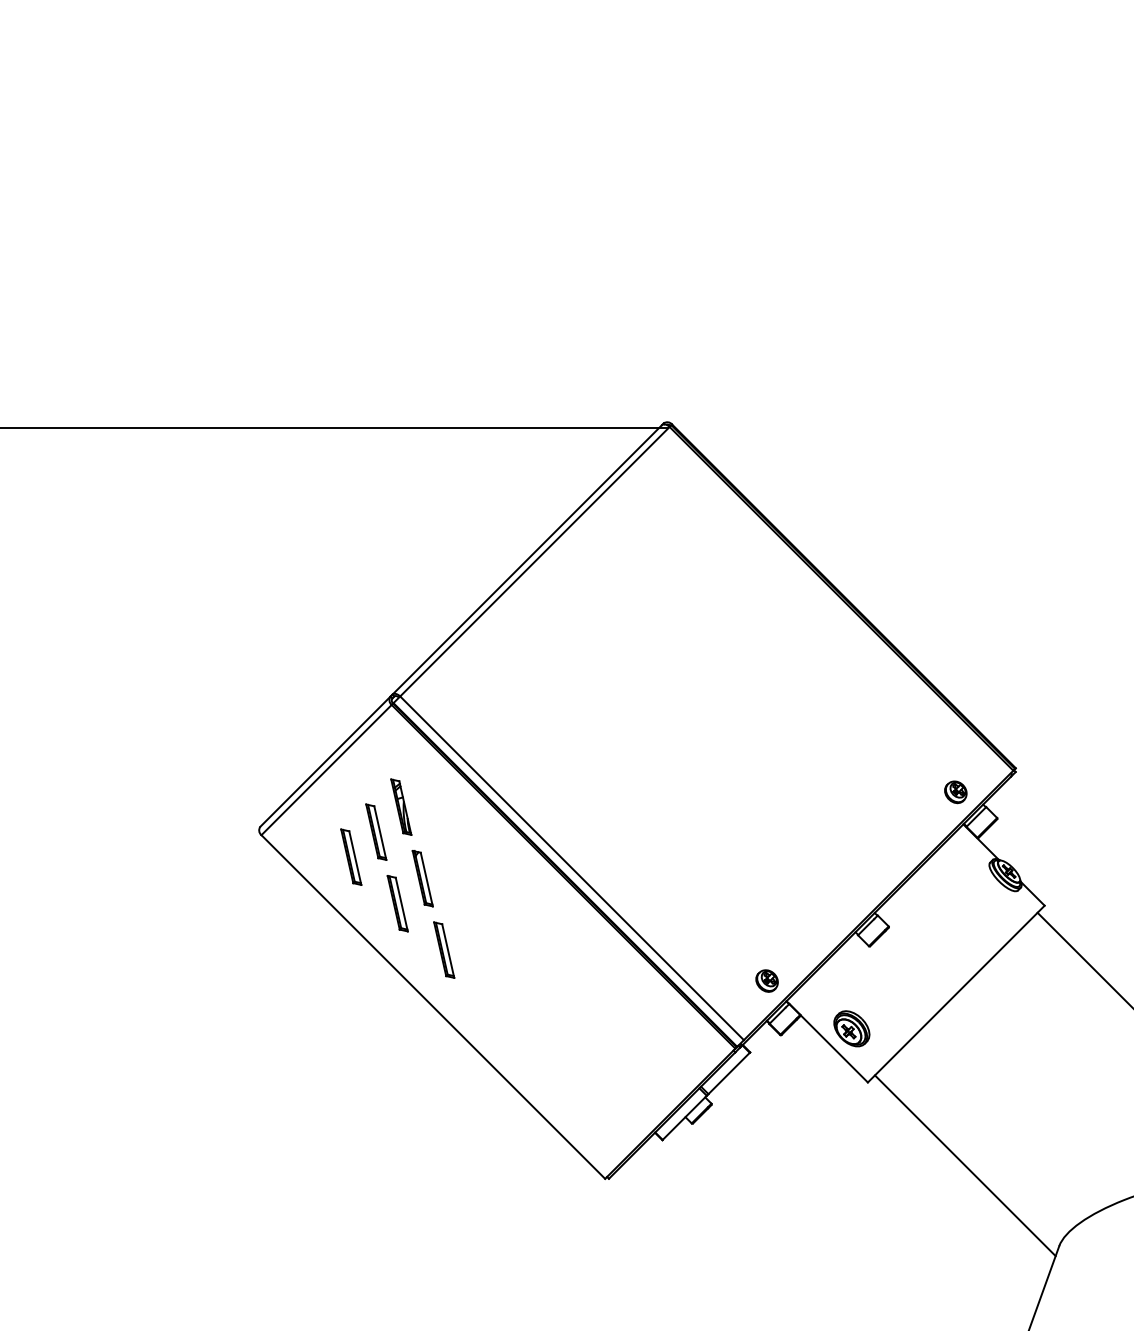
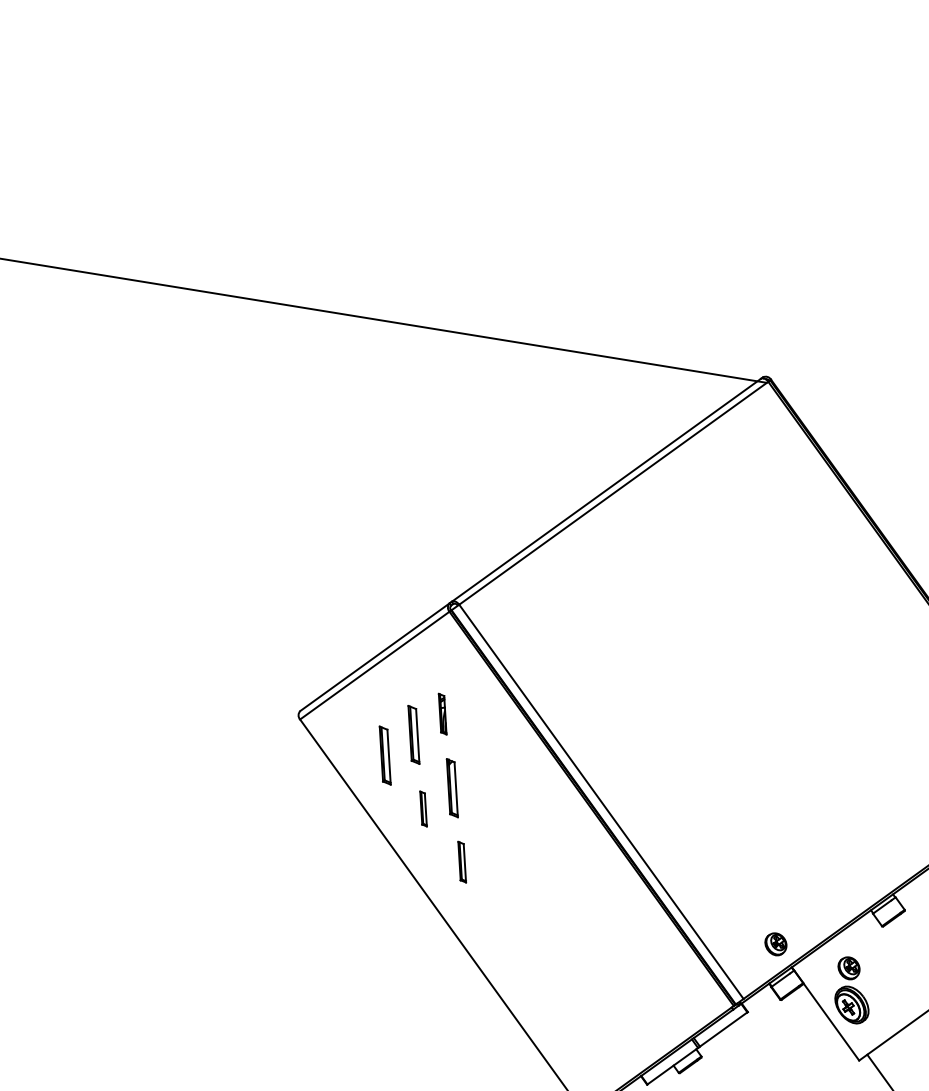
part: (401, 806) -> (442, 713), size x0.7
part: (397, 903) -> (423, 808), size x0.6
part: (444, 949) -> (462, 861), size x0.7
part: (842, 992) -> (848, 967), added

